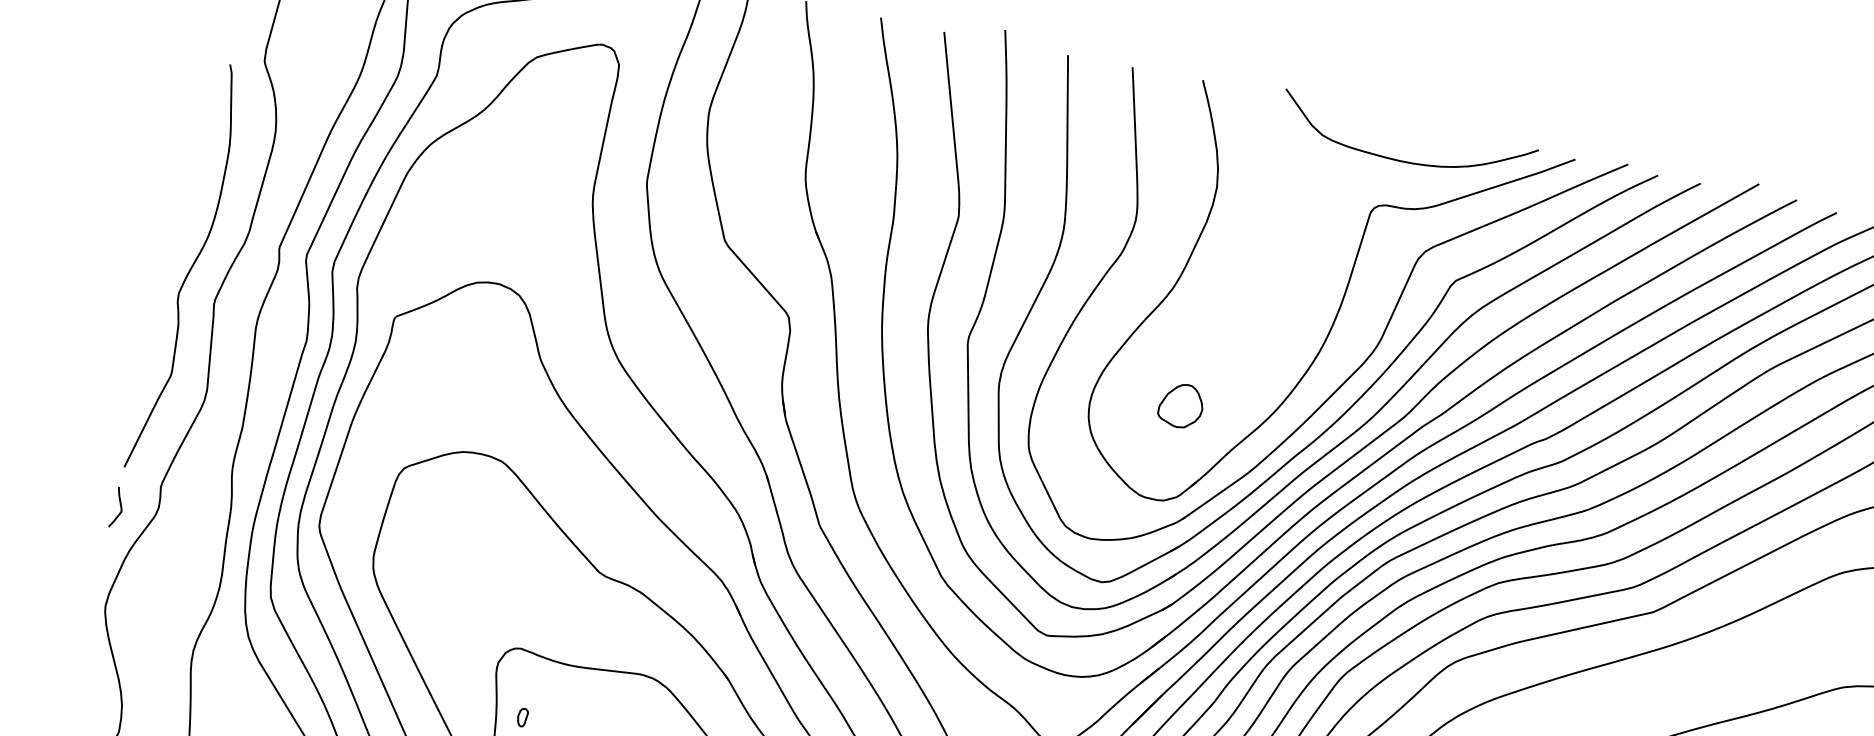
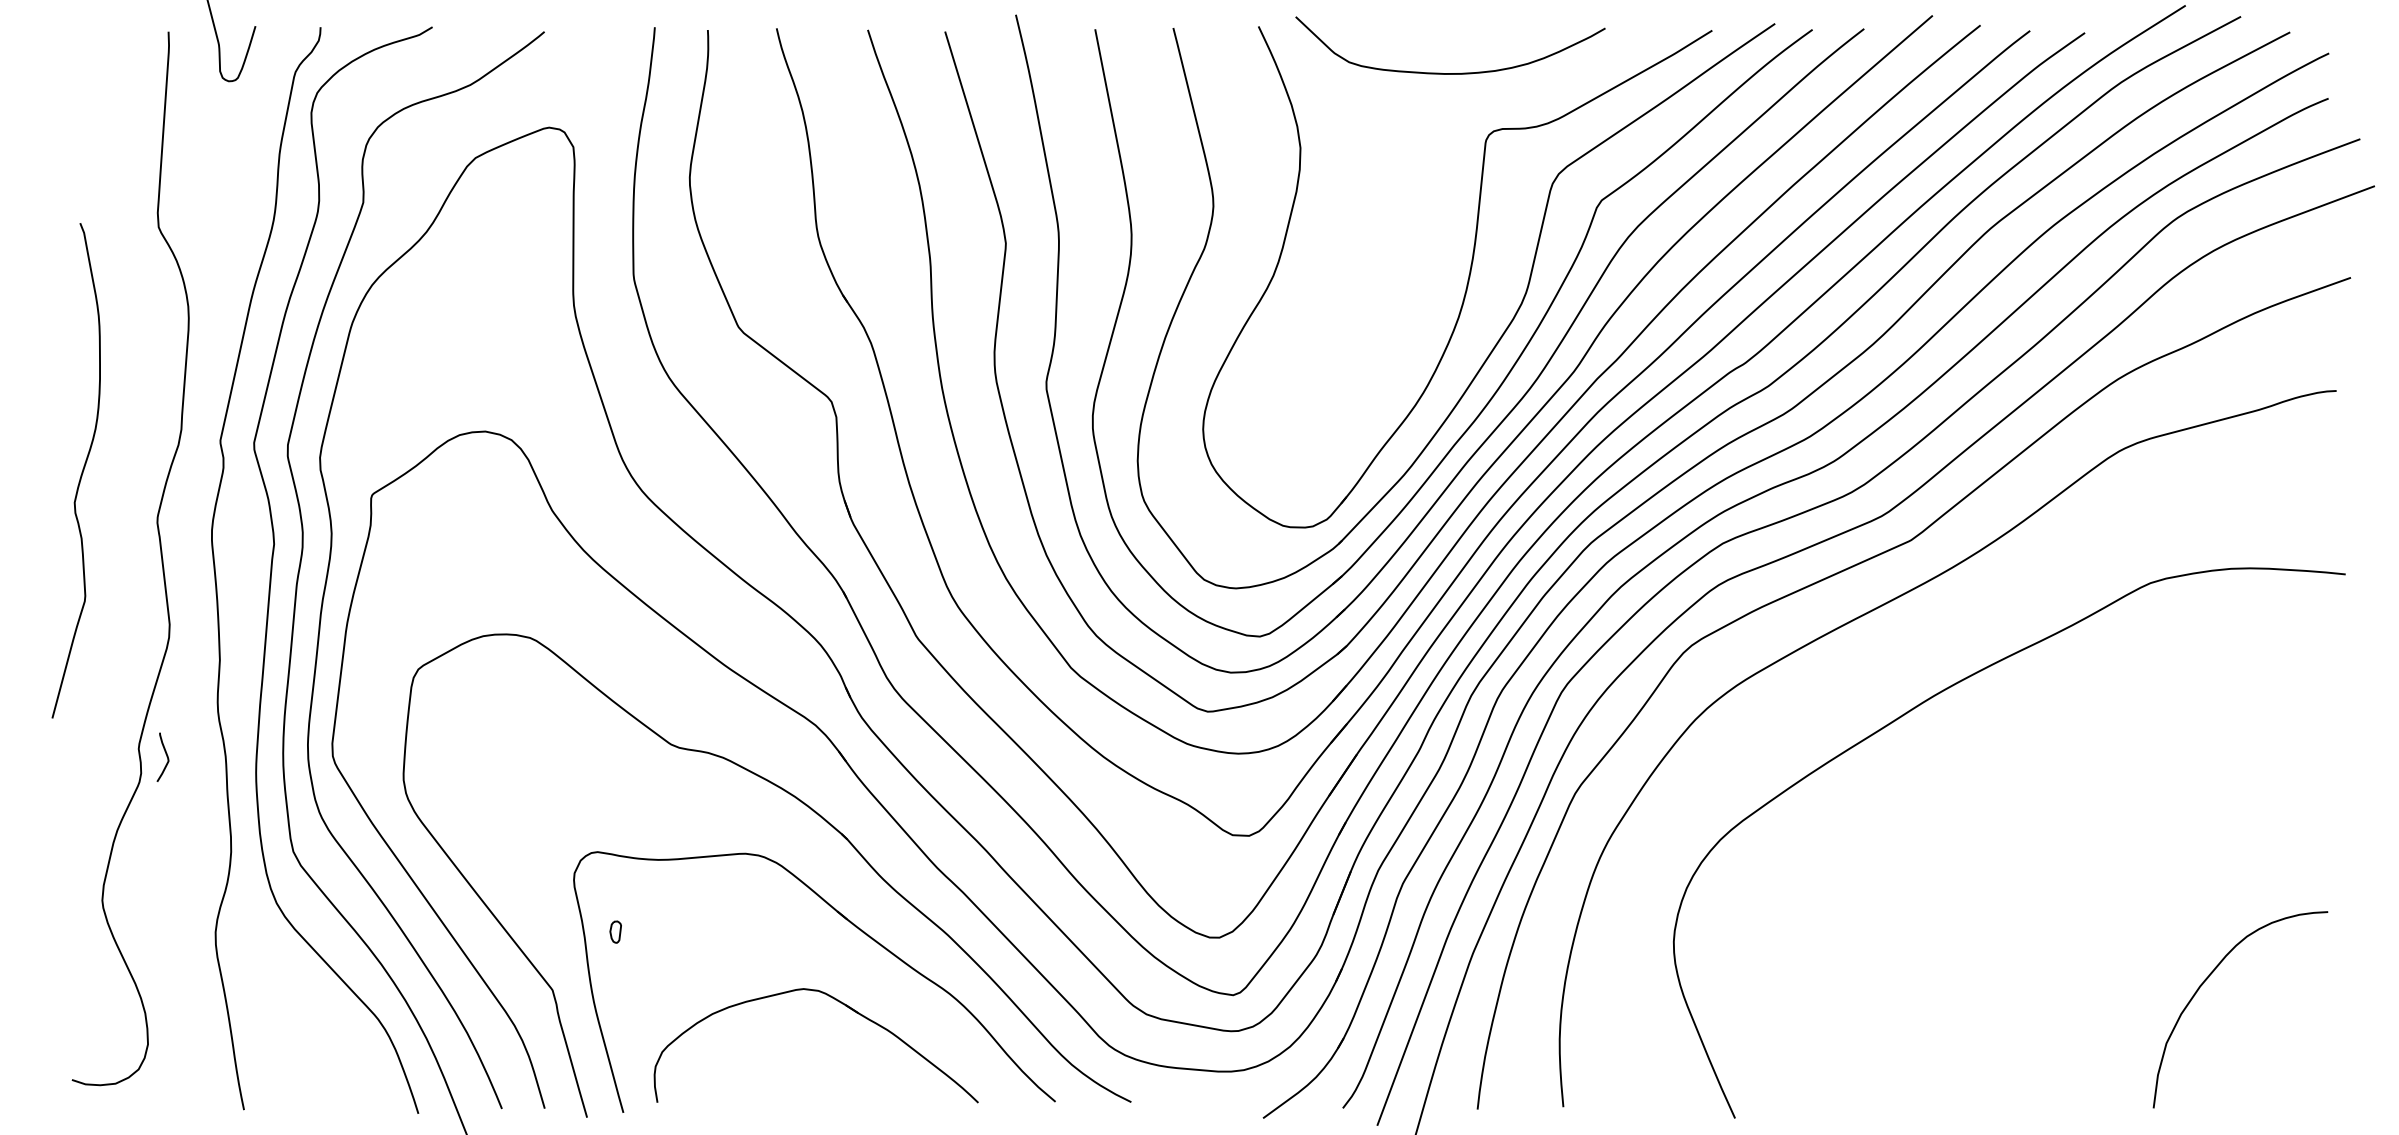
curve: (1403, 161) -> (1450, 73), moved
curve: (189, 268) -> (81, 471), moved
part: (1181, 405) -> (1310, 411), removed
curve: (120, 505) -> (165, 754), moved

